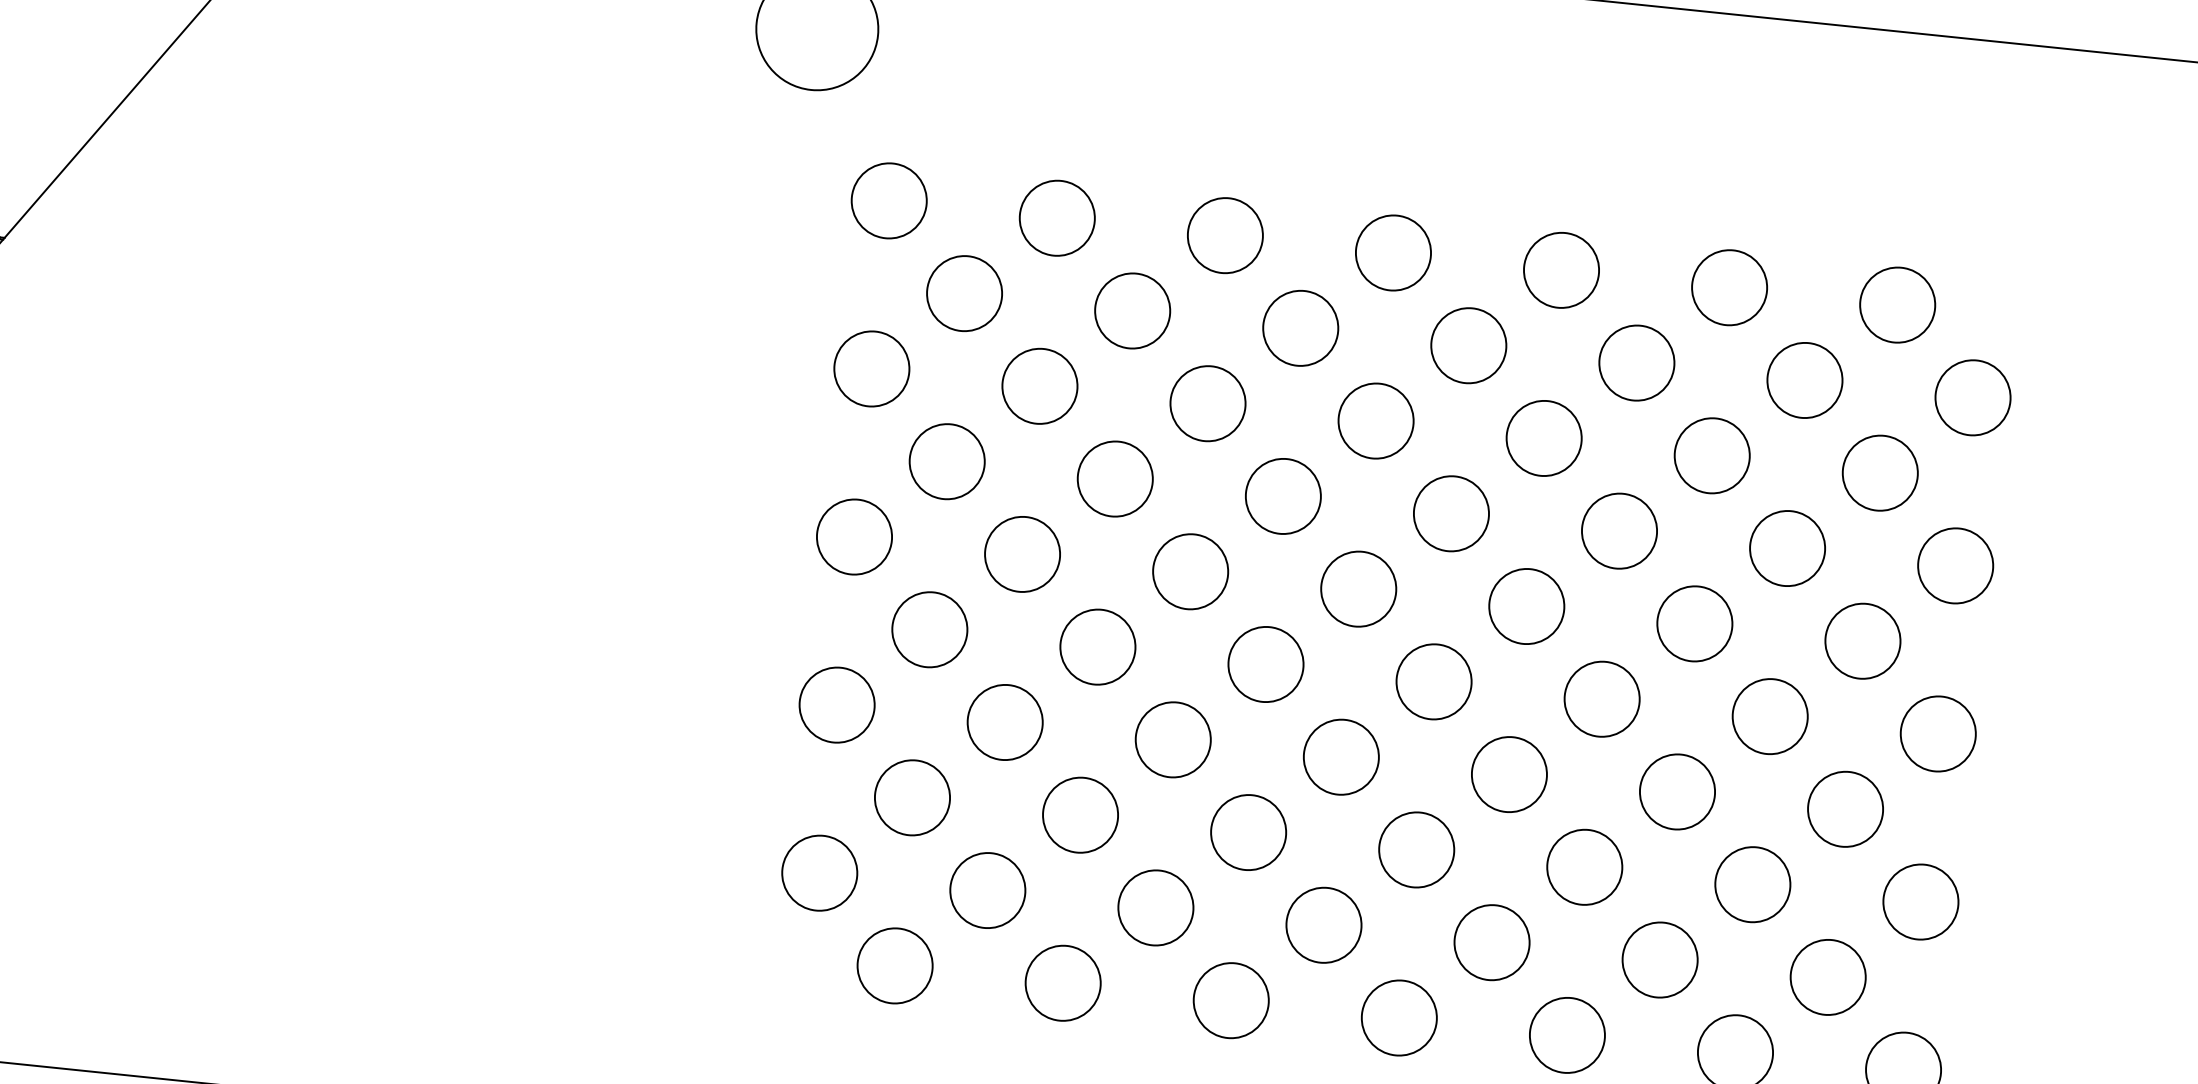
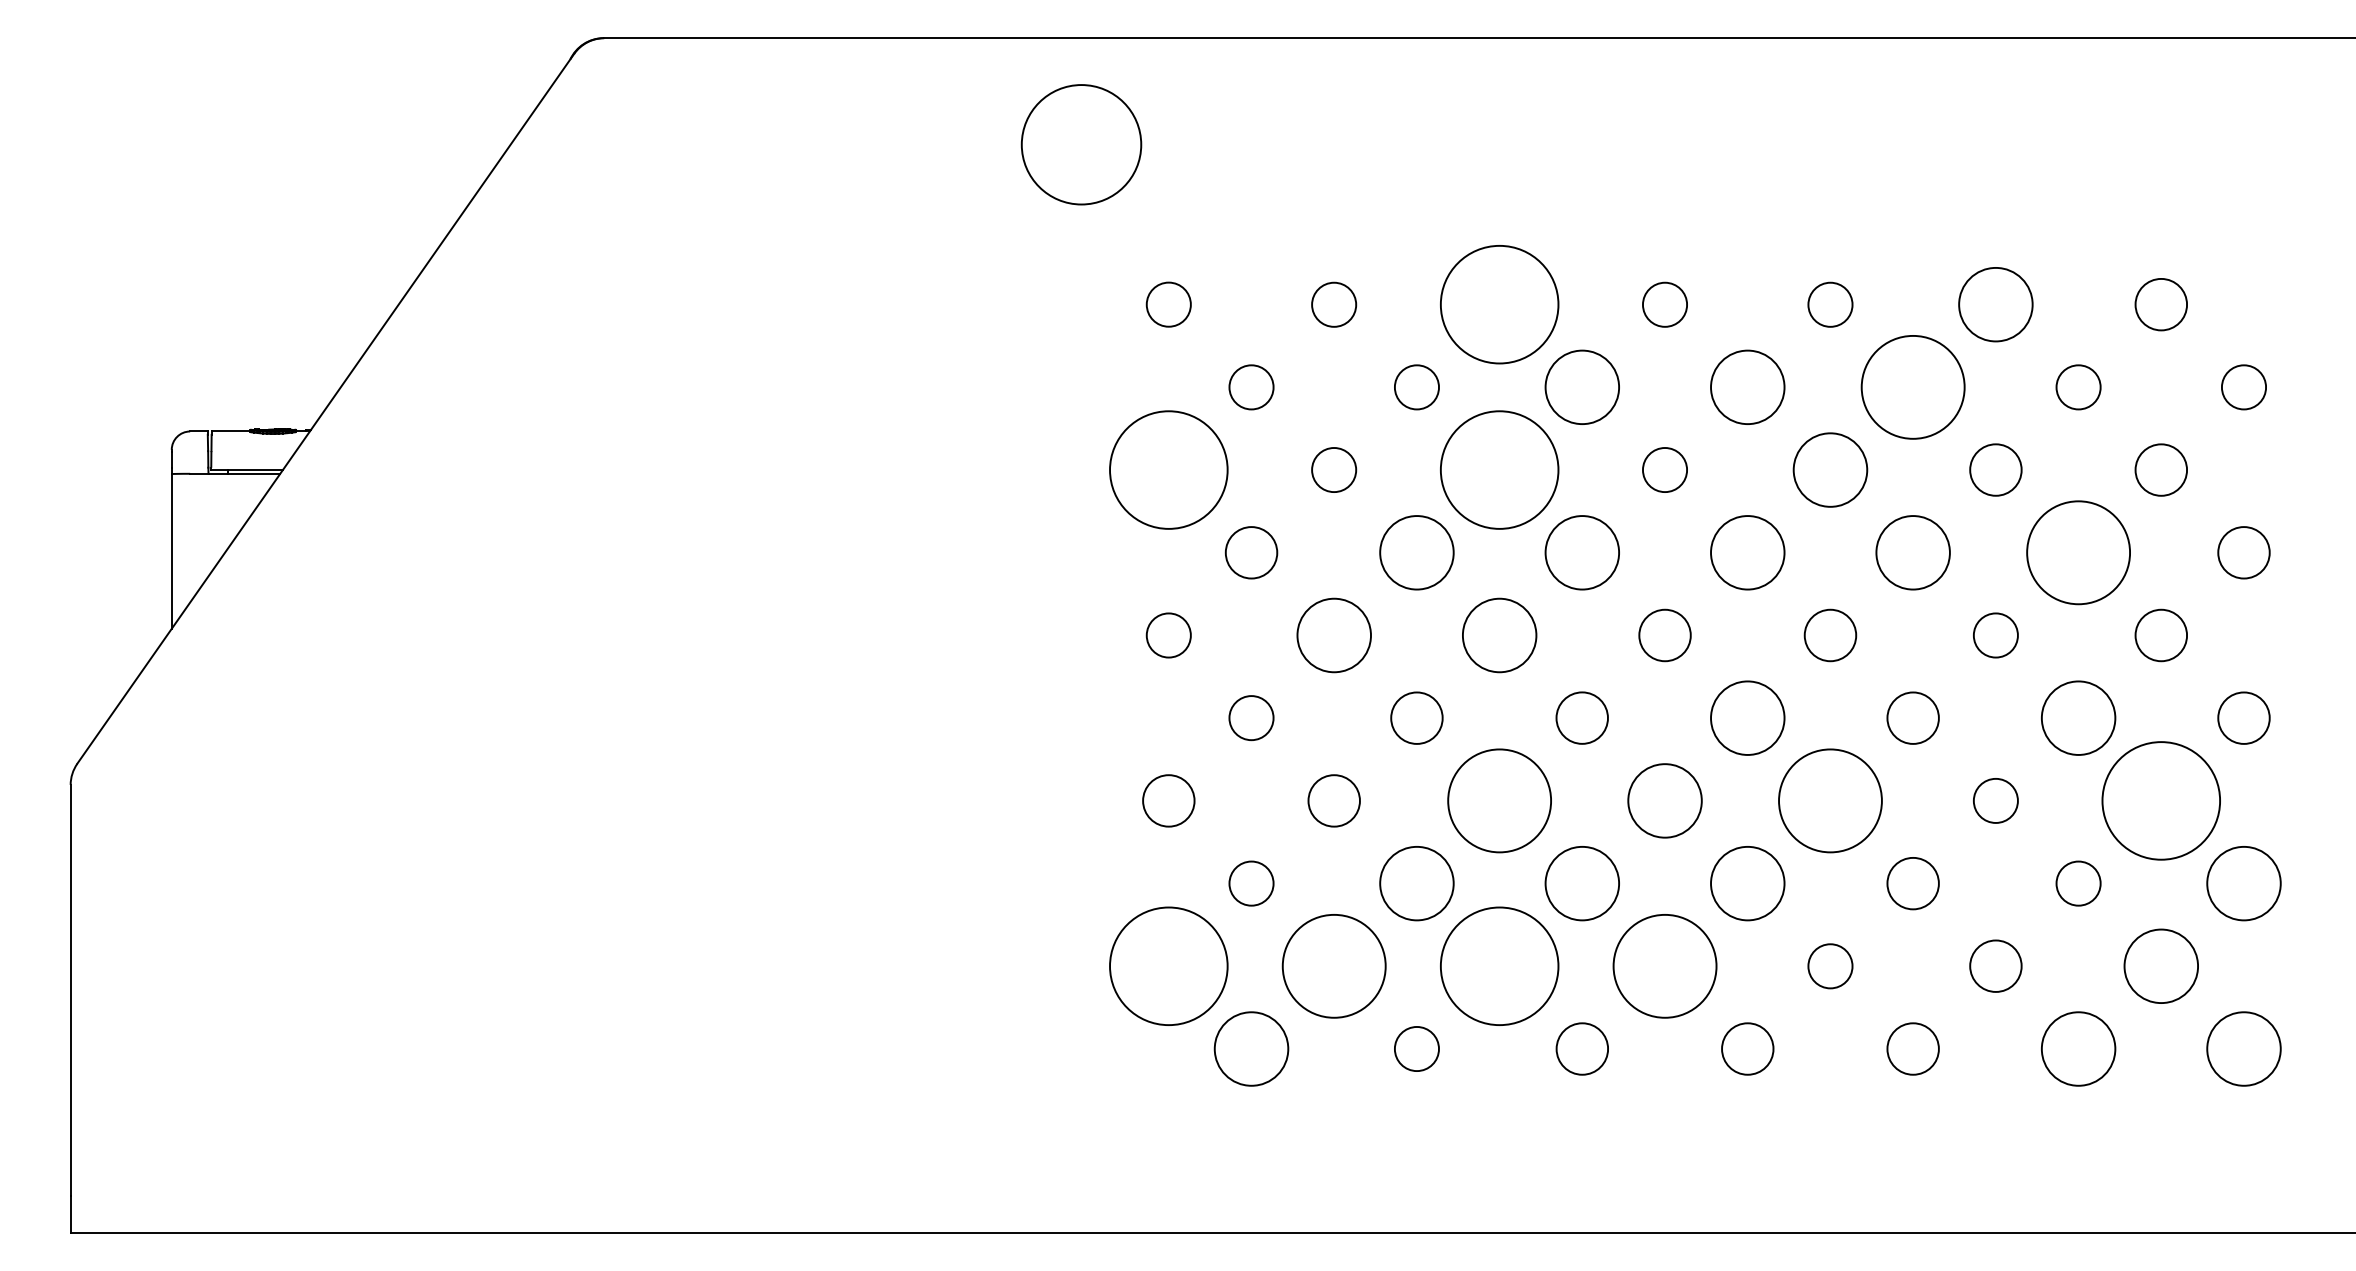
circle: (888, 200) -> (1168, 304), size x0.6
circle: (1056, 218) -> (1333, 304), size x0.6
circle: (1225, 235) -> (1499, 304), size x1.6
circle: (1392, 252) -> (1664, 304), size x0.6
circle: (1561, 270) -> (1830, 304), size x0.6
circle: (964, 293) -> (1251, 387), size x0.6
circle: (1897, 304) -> (2161, 304), size x0.7
circle: (1132, 311) -> (1416, 387), size x0.6
circle: (1636, 363) -> (1912, 387), size x1.4
circle: (871, 368) -> (1168, 469), size x1.6
circle: (1804, 380) -> (2078, 387), size x0.6
circle: (1039, 385) -> (1333, 469), size x0.6
circle: (1972, 397) -> (2243, 387), size x0.6
circle: (1207, 403) -> (1499, 469), size x1.6
circle: (1375, 420) -> (1664, 469), size x0.6
circle: (1711, 455) -> (1995, 469), size x0.7
circle: (947, 461) -> (1251, 552), size x0.7
circle: (1880, 472) -> (2161, 469), size x0.7
circle: (854, 537) -> (1168, 635), size x0.6
circle: (1787, 548) -> (2078, 552), size x1.4
circle: (1955, 565) -> (2243, 552), size x0.7
circle: (1358, 589) -> (1664, 635), size x0.7
circle: (1526, 606) -> (1830, 635), size x0.7
circle: (1694, 623) -> (1995, 635), size x0.6
circle: (929, 629) -> (1251, 717), size x0.6
circle: (1863, 641) -> (2161, 635), size x0.7
circle: (1097, 646) -> (1416, 717), size x0.7
circle: (1265, 663) -> (1581, 717), size x0.7
circle: (1601, 698) -> (1912, 717), size x0.7
circle: (836, 704) -> (1168, 800), size x0.7
circle: (1005, 722) -> (1334, 800), size x0.7
circle: (1937, 733) -> (2243, 717), size x0.7
circle: (1173, 739) -> (1499, 800), size x1.4
circle: (1509, 774) -> (1830, 800), size x1.4
circle: (1677, 791) -> (1995, 800), size x0.6
circle: (912, 797) -> (1251, 883), size x0.6
circle: (1845, 808) -> (2161, 800), size x1.6
circle: (1584, 867) -> (1912, 883), size x0.7
circle: (819, 873) -> (1168, 966), size x1.6
circle: (1752, 884) -> (2078, 883), size x0.6
circle: (988, 890) -> (1334, 966), size x1.4
circle: (1155, 908) -> (1499, 966), size x1.6
circle: (1323, 925) -> (1664, 966), size x1.4
circle: (1492, 942) -> (1830, 966), size x0.6
circle: (1659, 959) -> (1995, 965), size x0.7
circle: (1062, 982) -> (1416, 1048), size x0.6
circle: (1231, 1000) -> (1582, 1048), size x0.7
circle: (1399, 1017) -> (1747, 1048), size x0.7
circle: (1566, 1034) -> (1912, 1048), size x0.7

